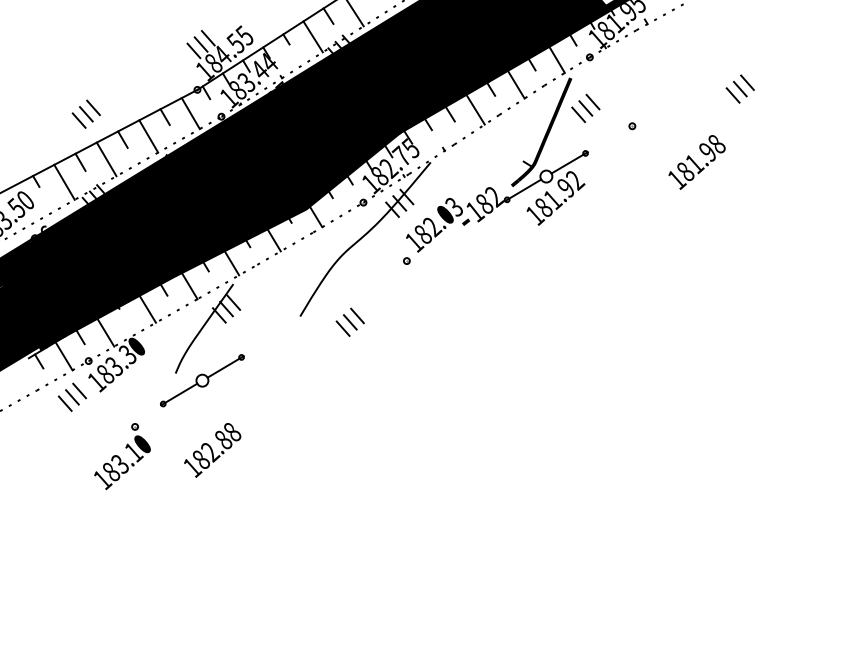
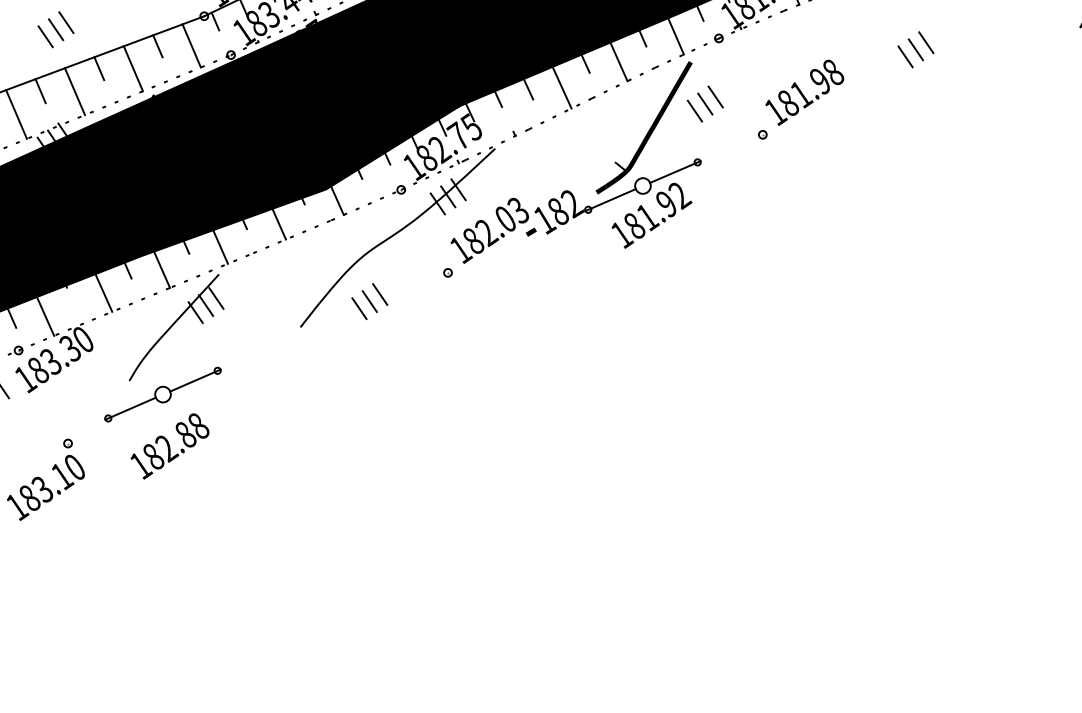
part: (739, 88) -> (914, 48), moved
text: (696, 162) -> (803, 92), moved
part: (349, 321) -> (368, 300), moved
text: (212, 450) -> (169, 446), moved

